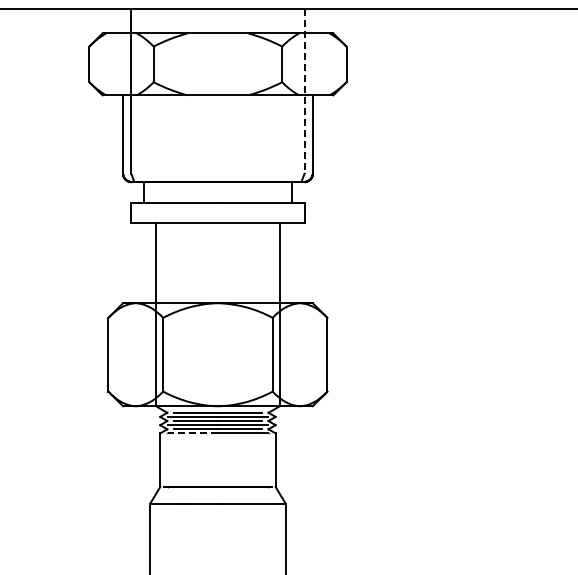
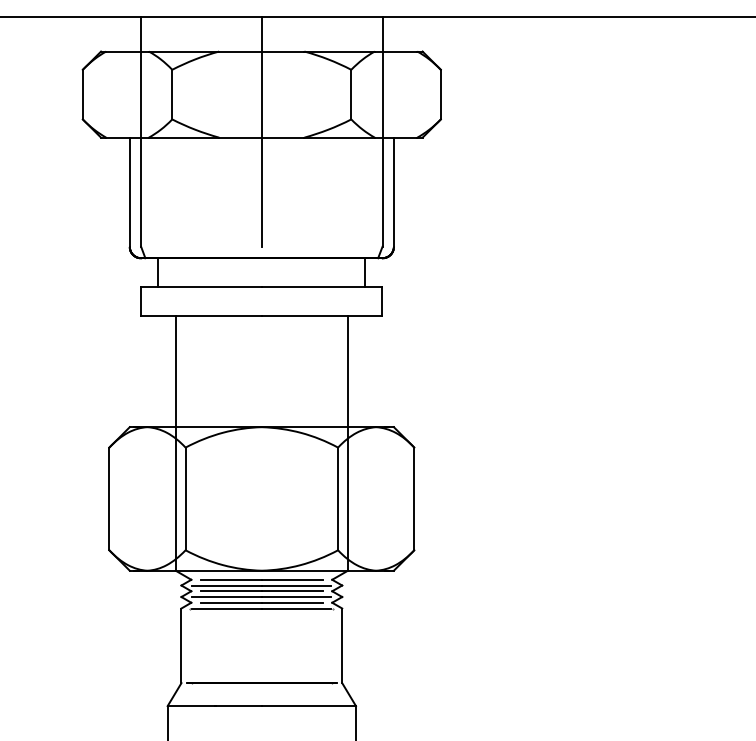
line: (217, 90) -> (261, 130), added
line: (304, 91) -> (382, 132), dashed -> solid
line: (192, 433) -> (226, 608), dashed -> solid

